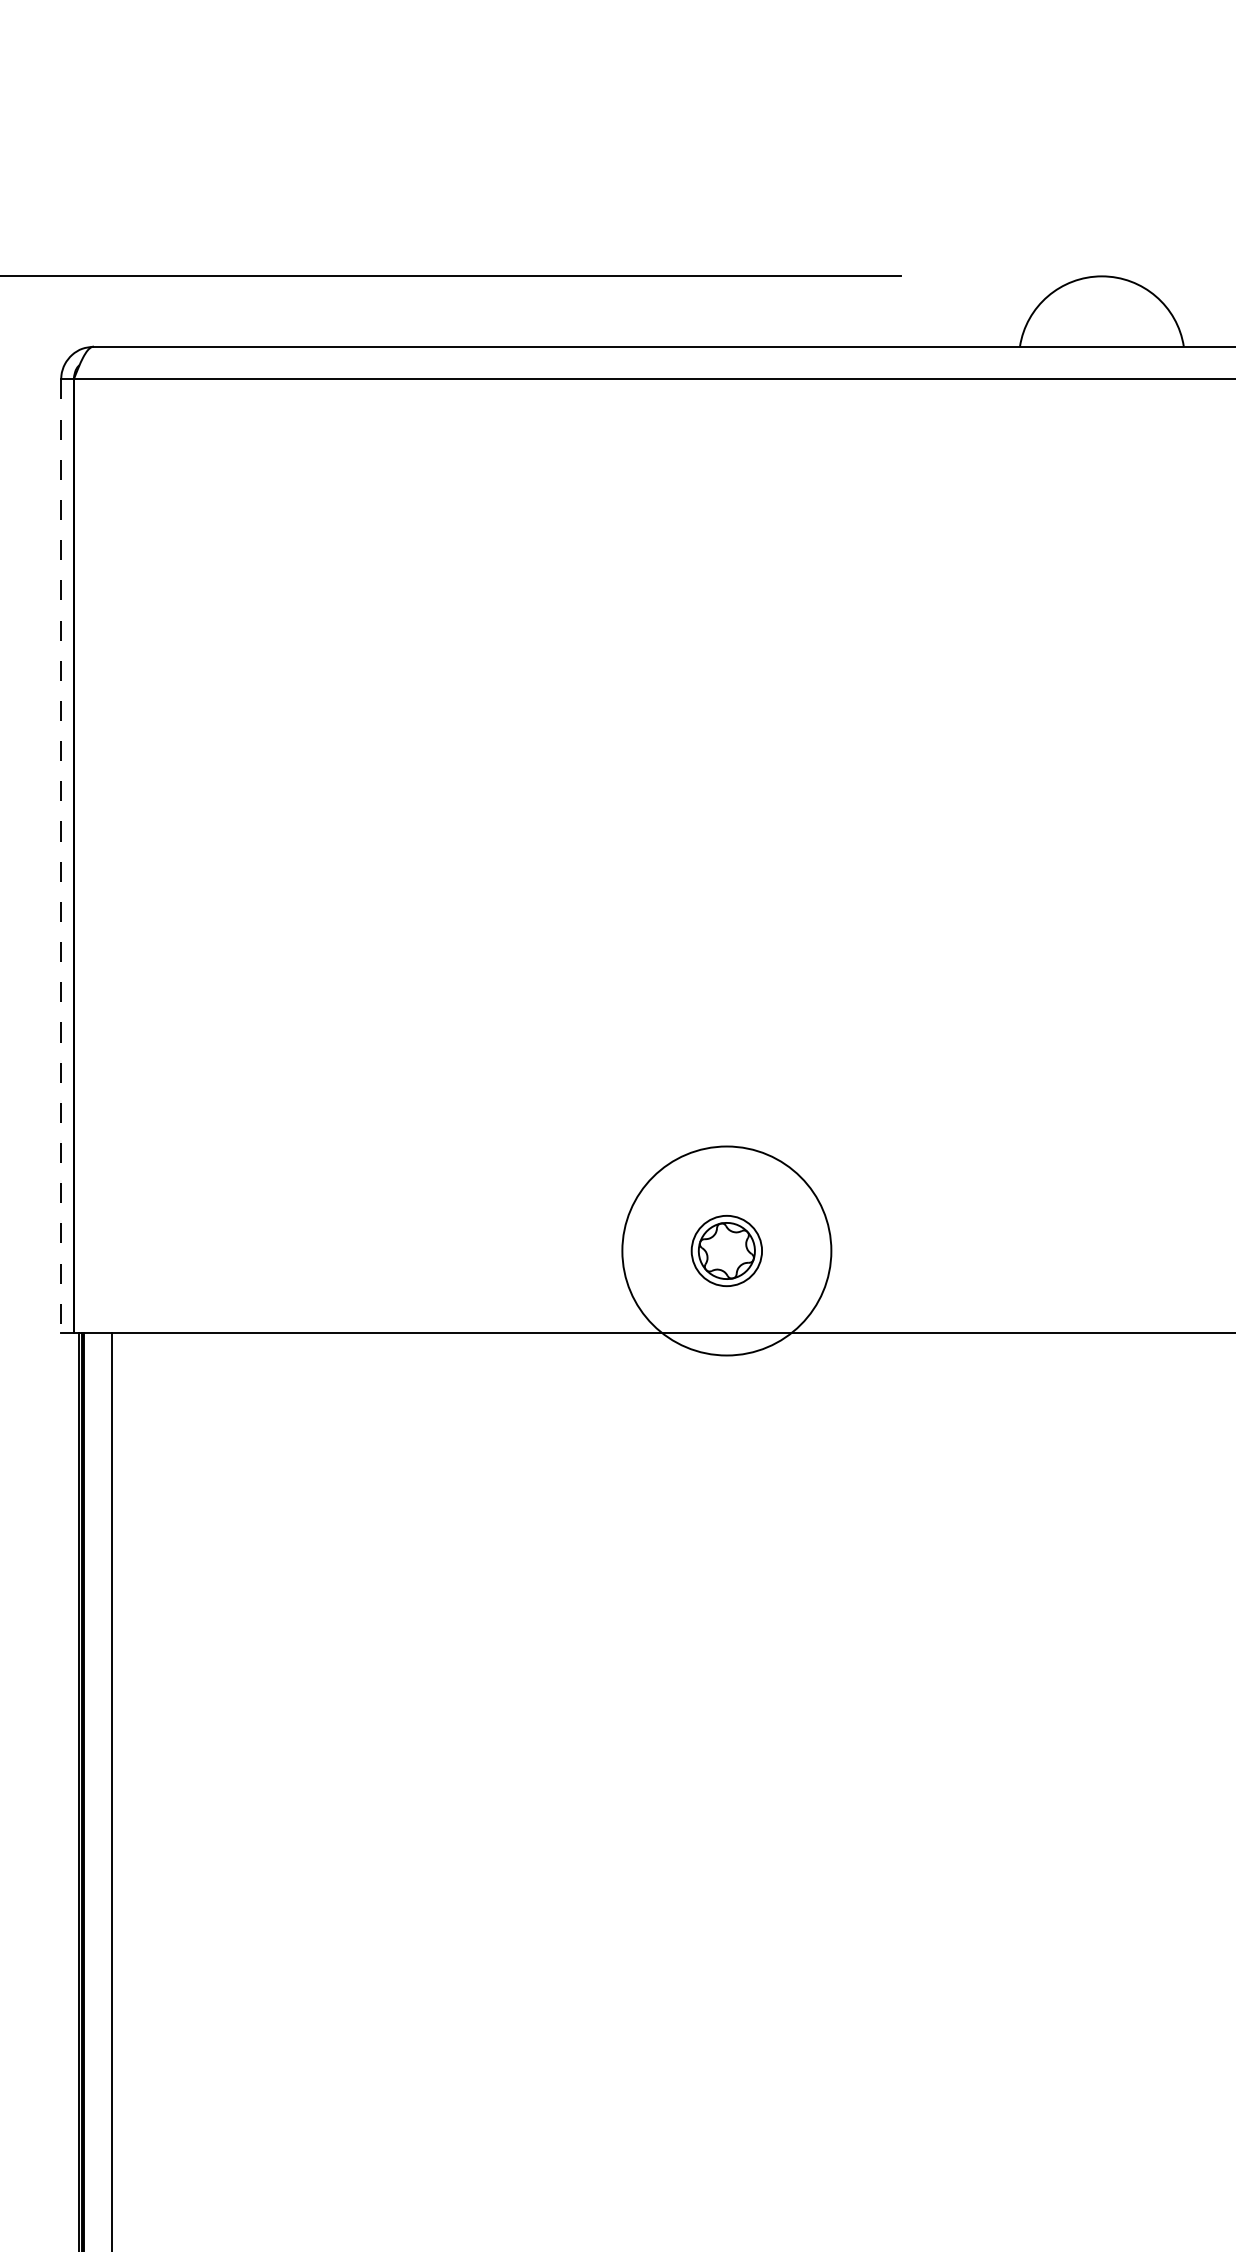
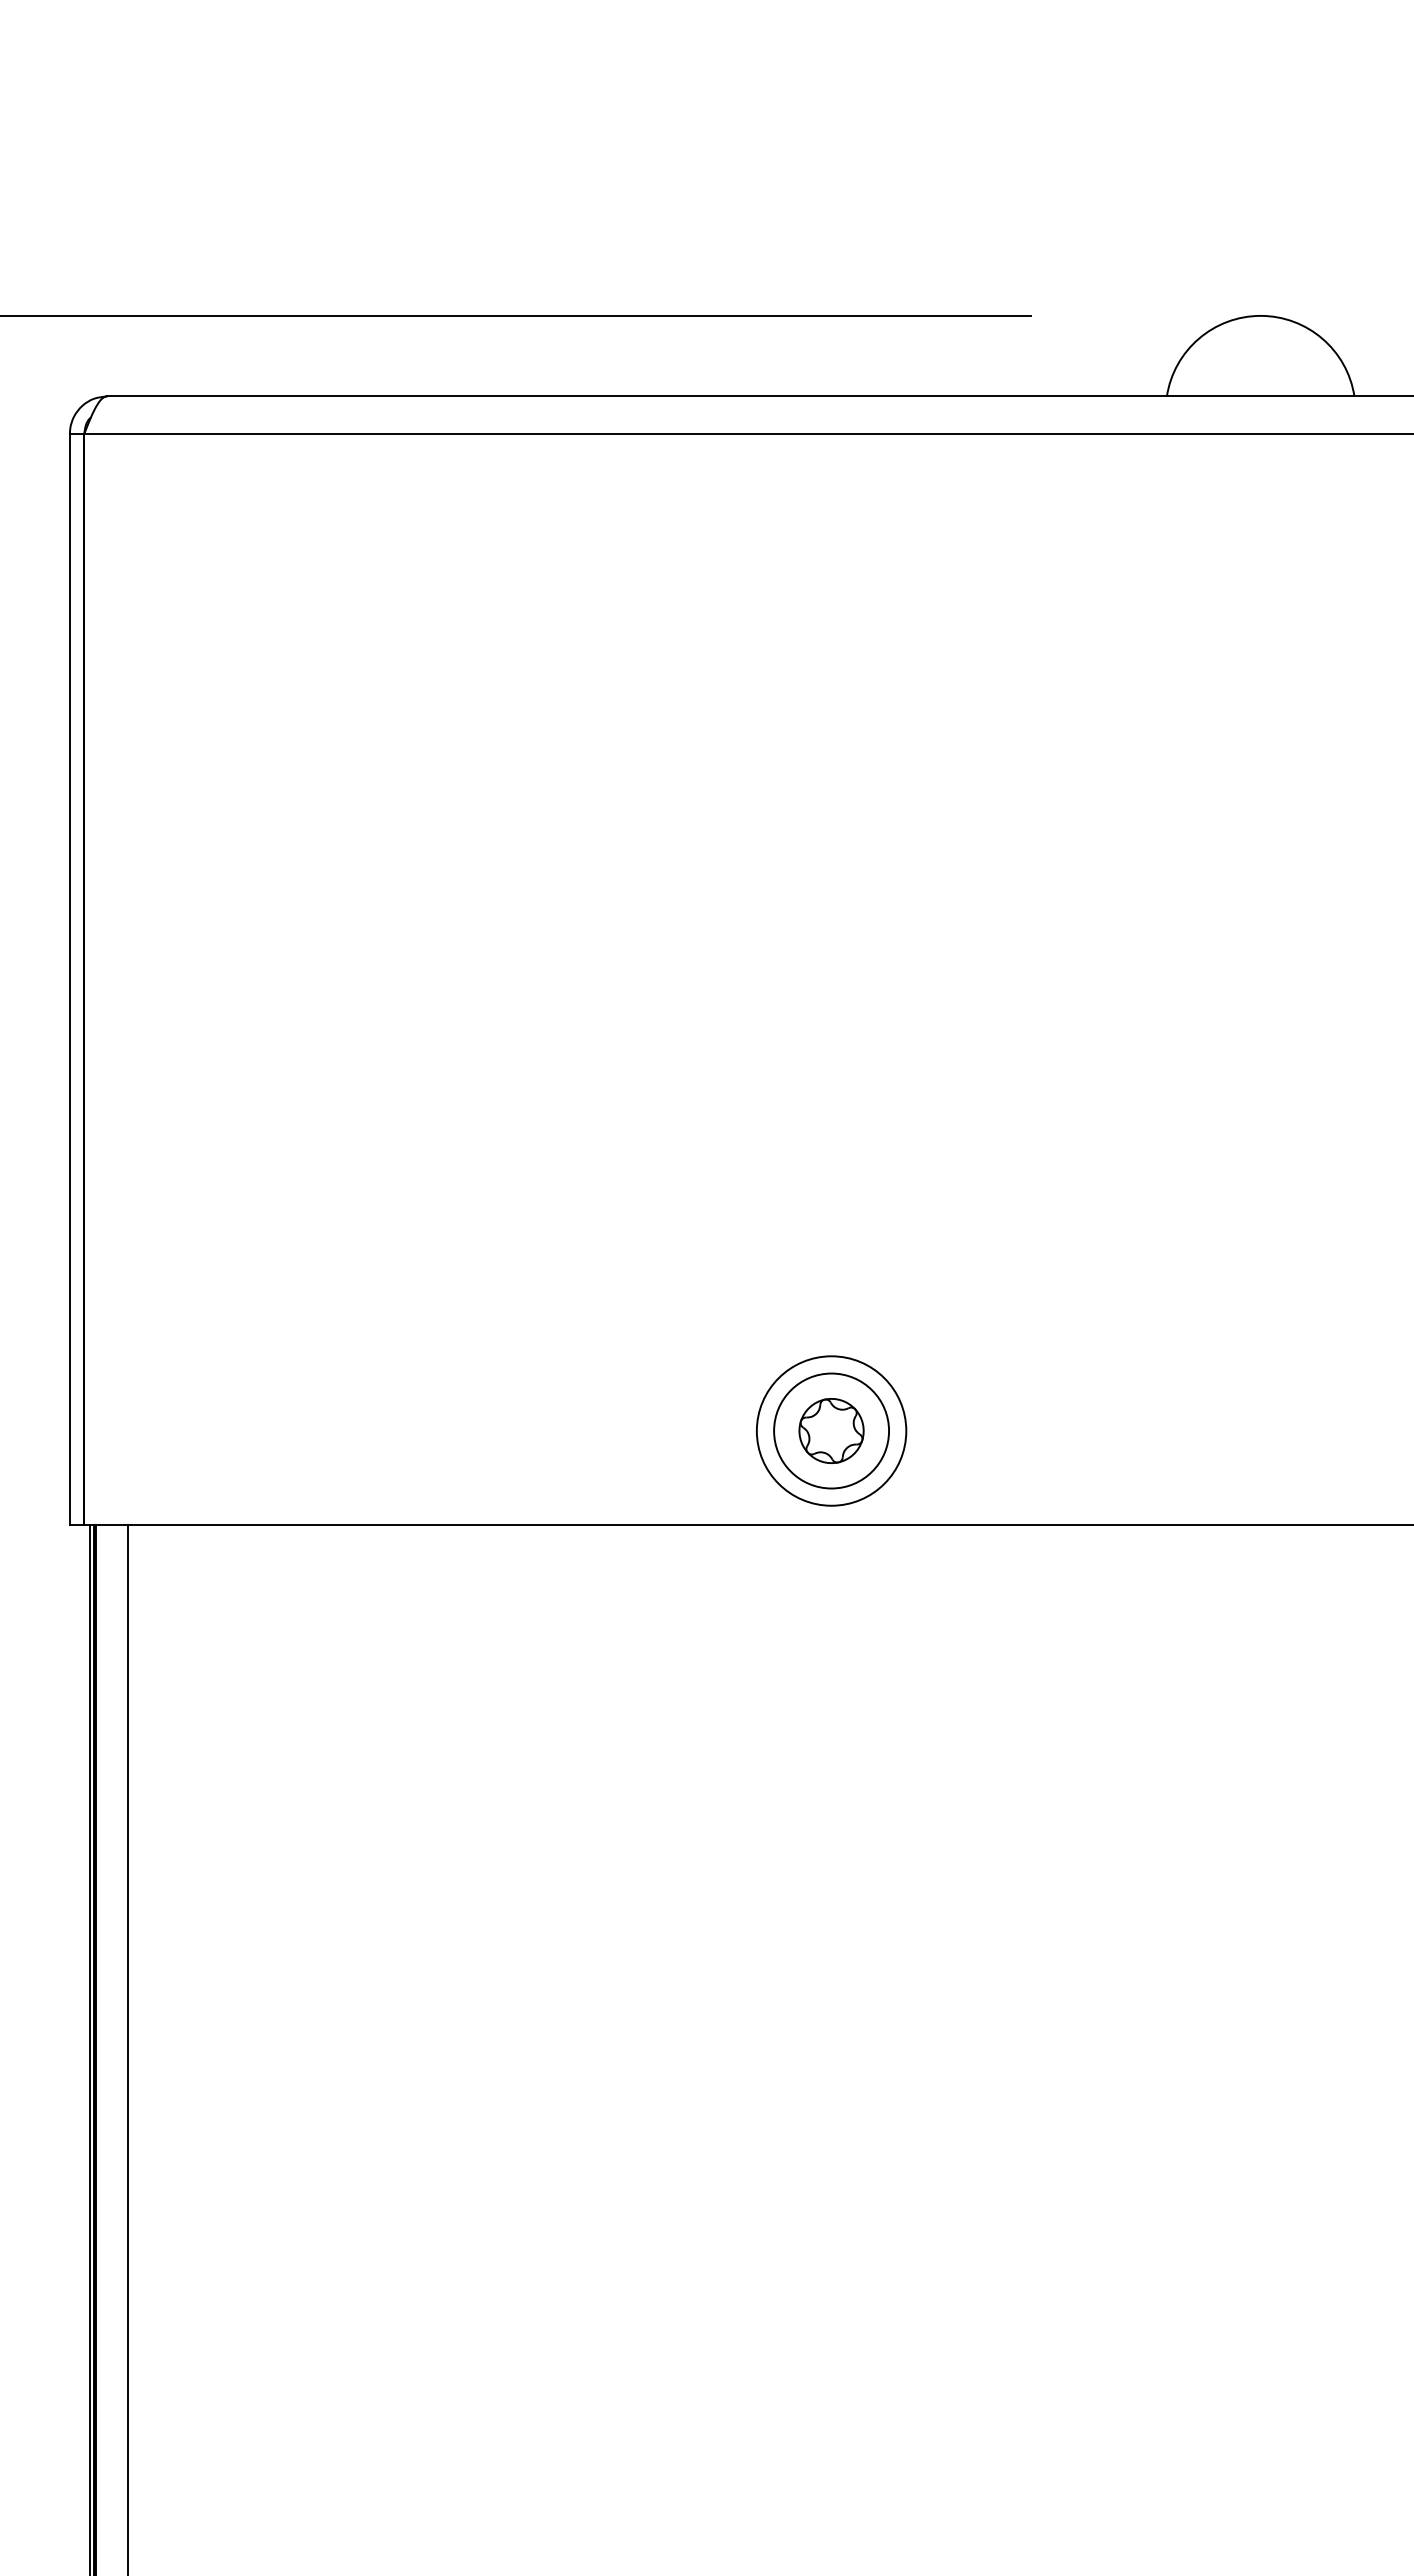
line: (60, 856) -> (69, 979), dashed -> solid
circle: (726, 1250) -> (831, 1430), size x0.62
circle: (726, 1250) -> (831, 1430), size x1.43

